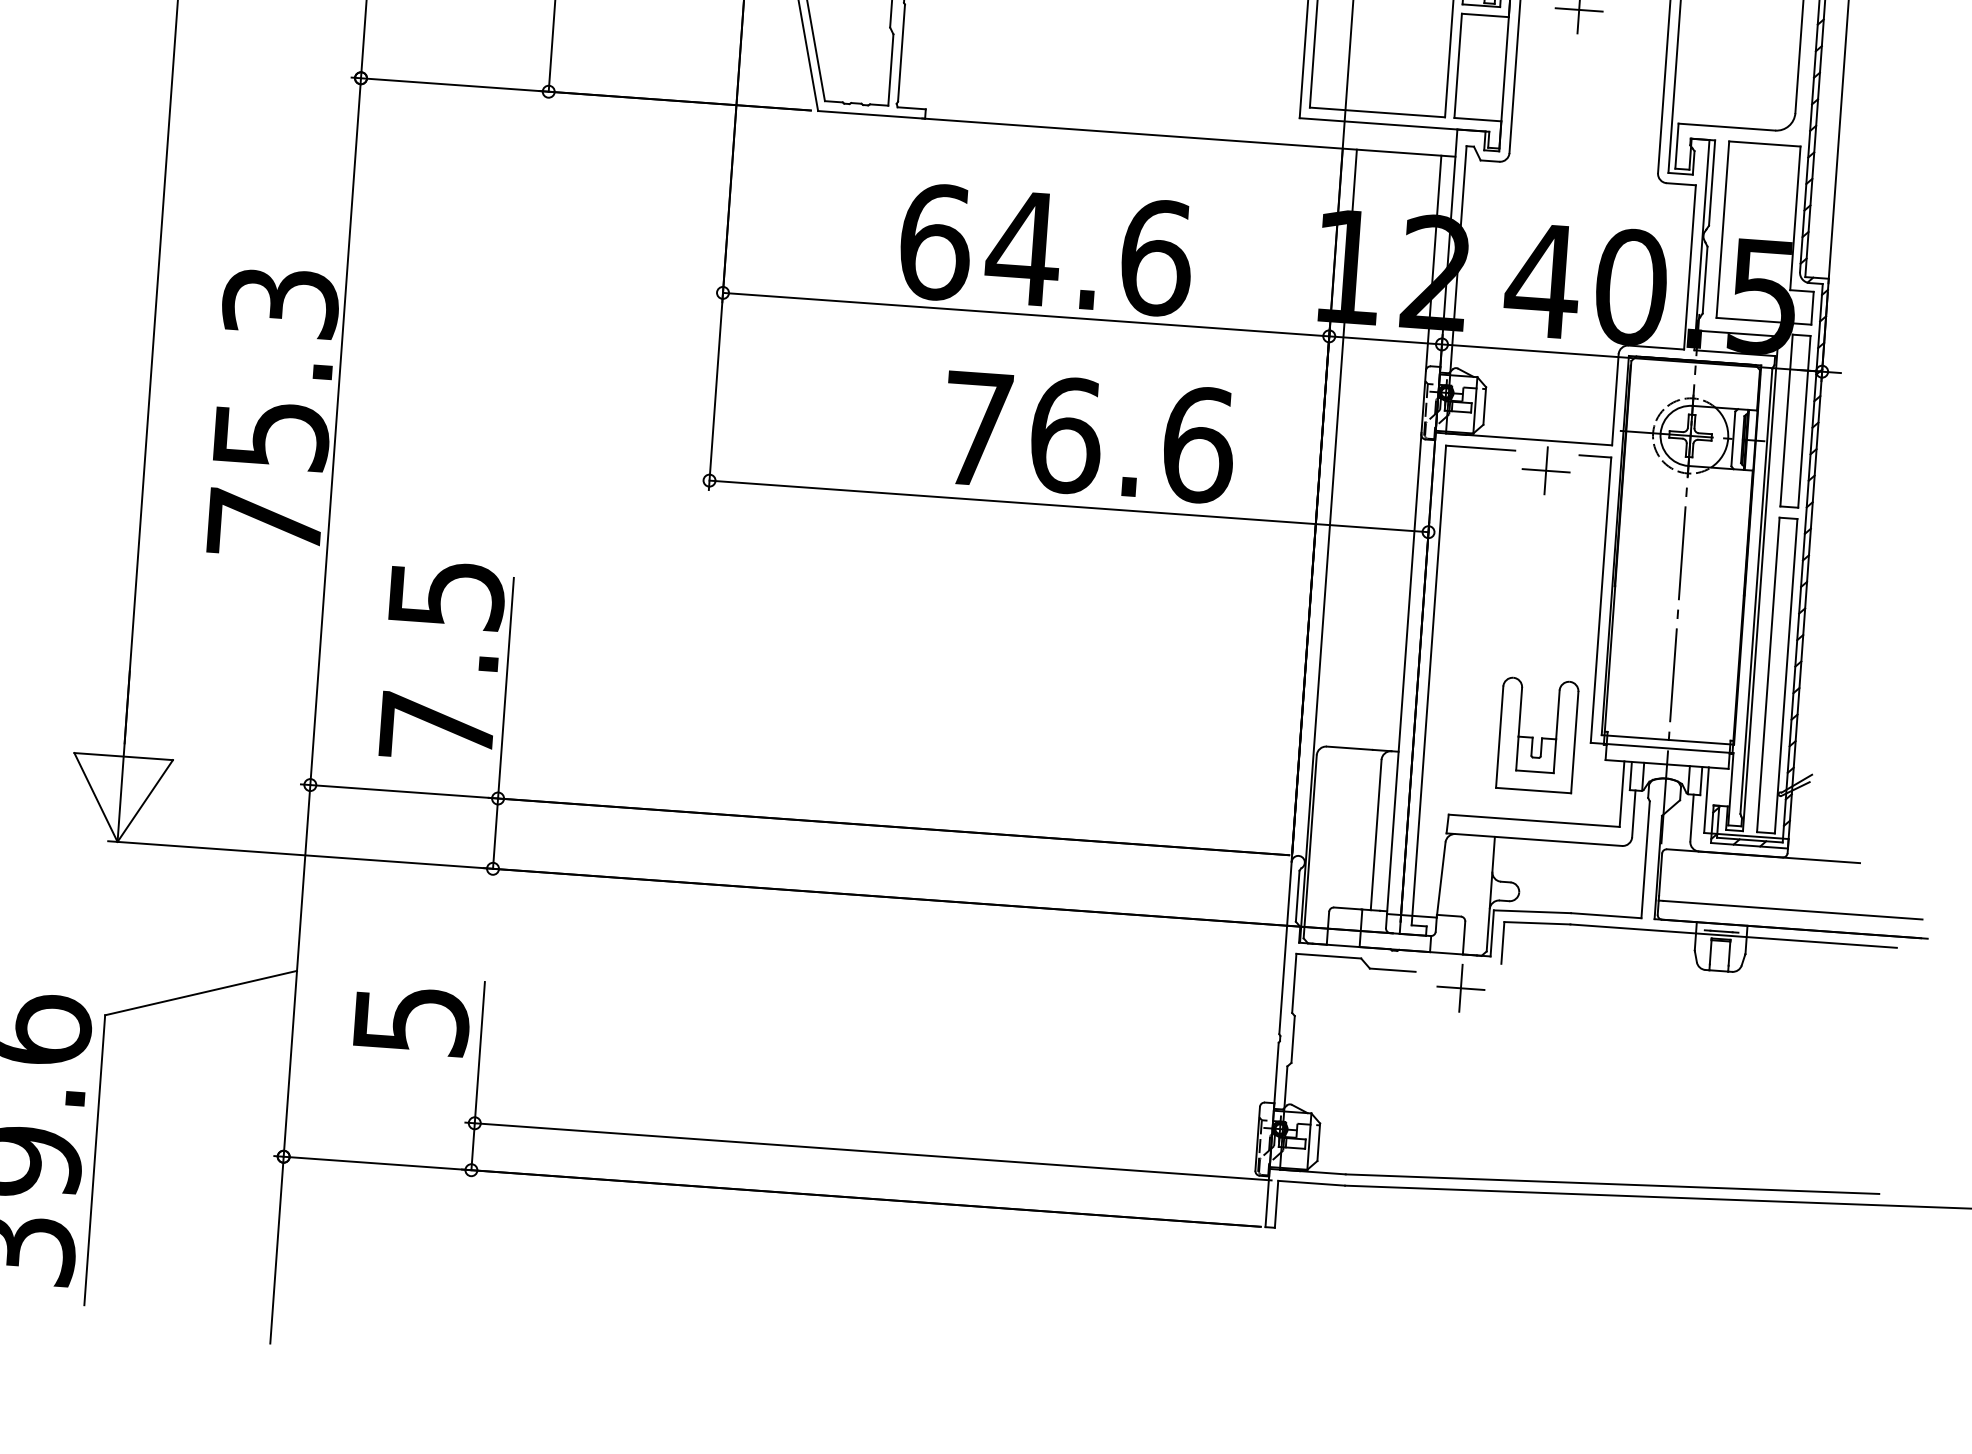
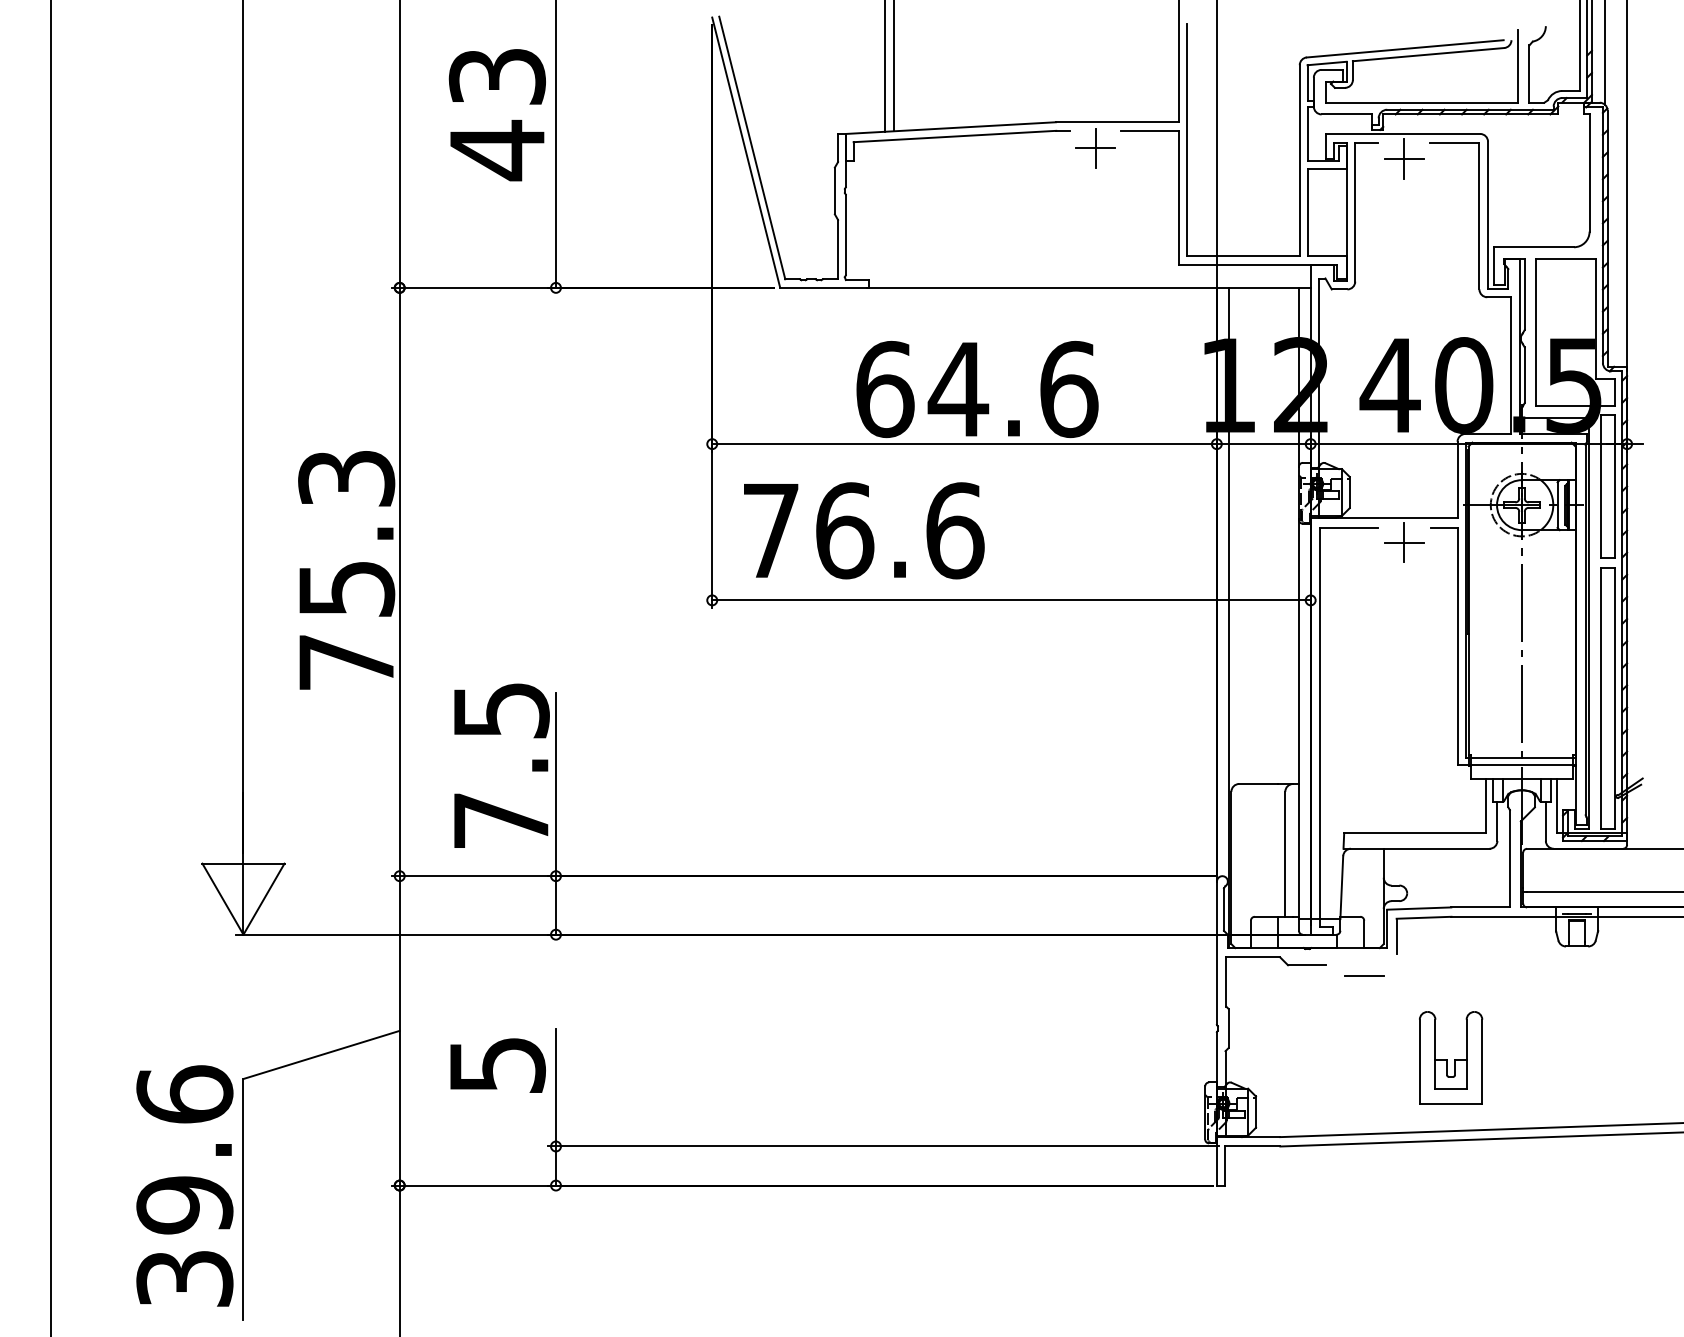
text: (1089, 436) -> (864, 530), moved
part: (1538, 734) -> (1451, 1057), moved
line: (1460, 987) -> (1364, 975), removed

